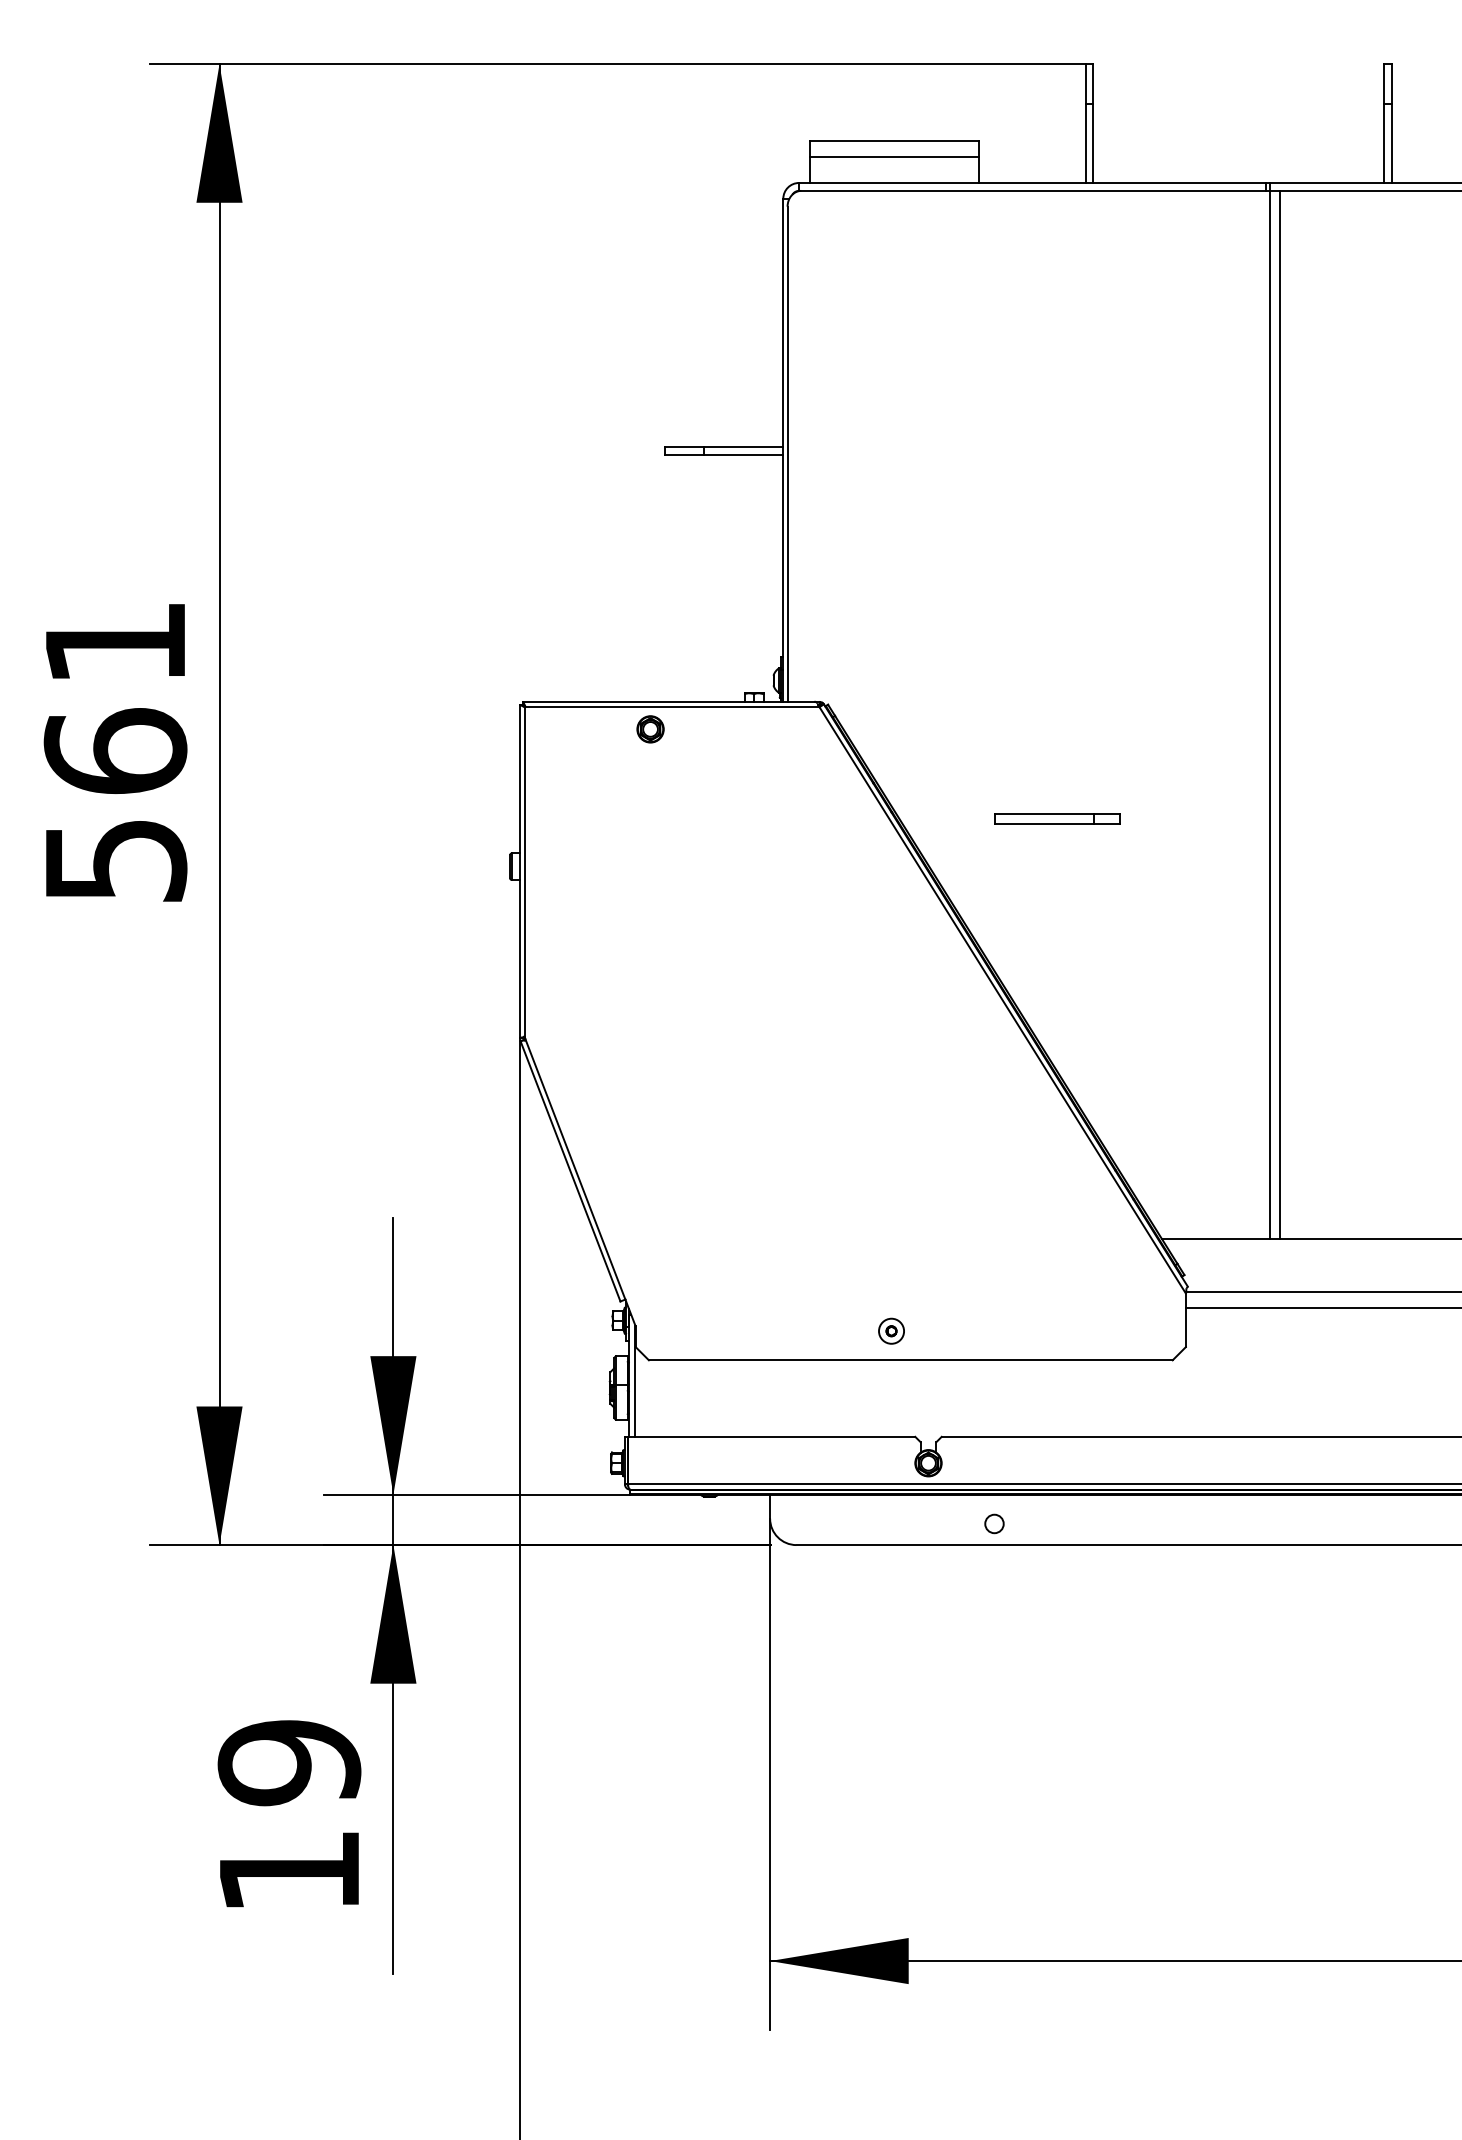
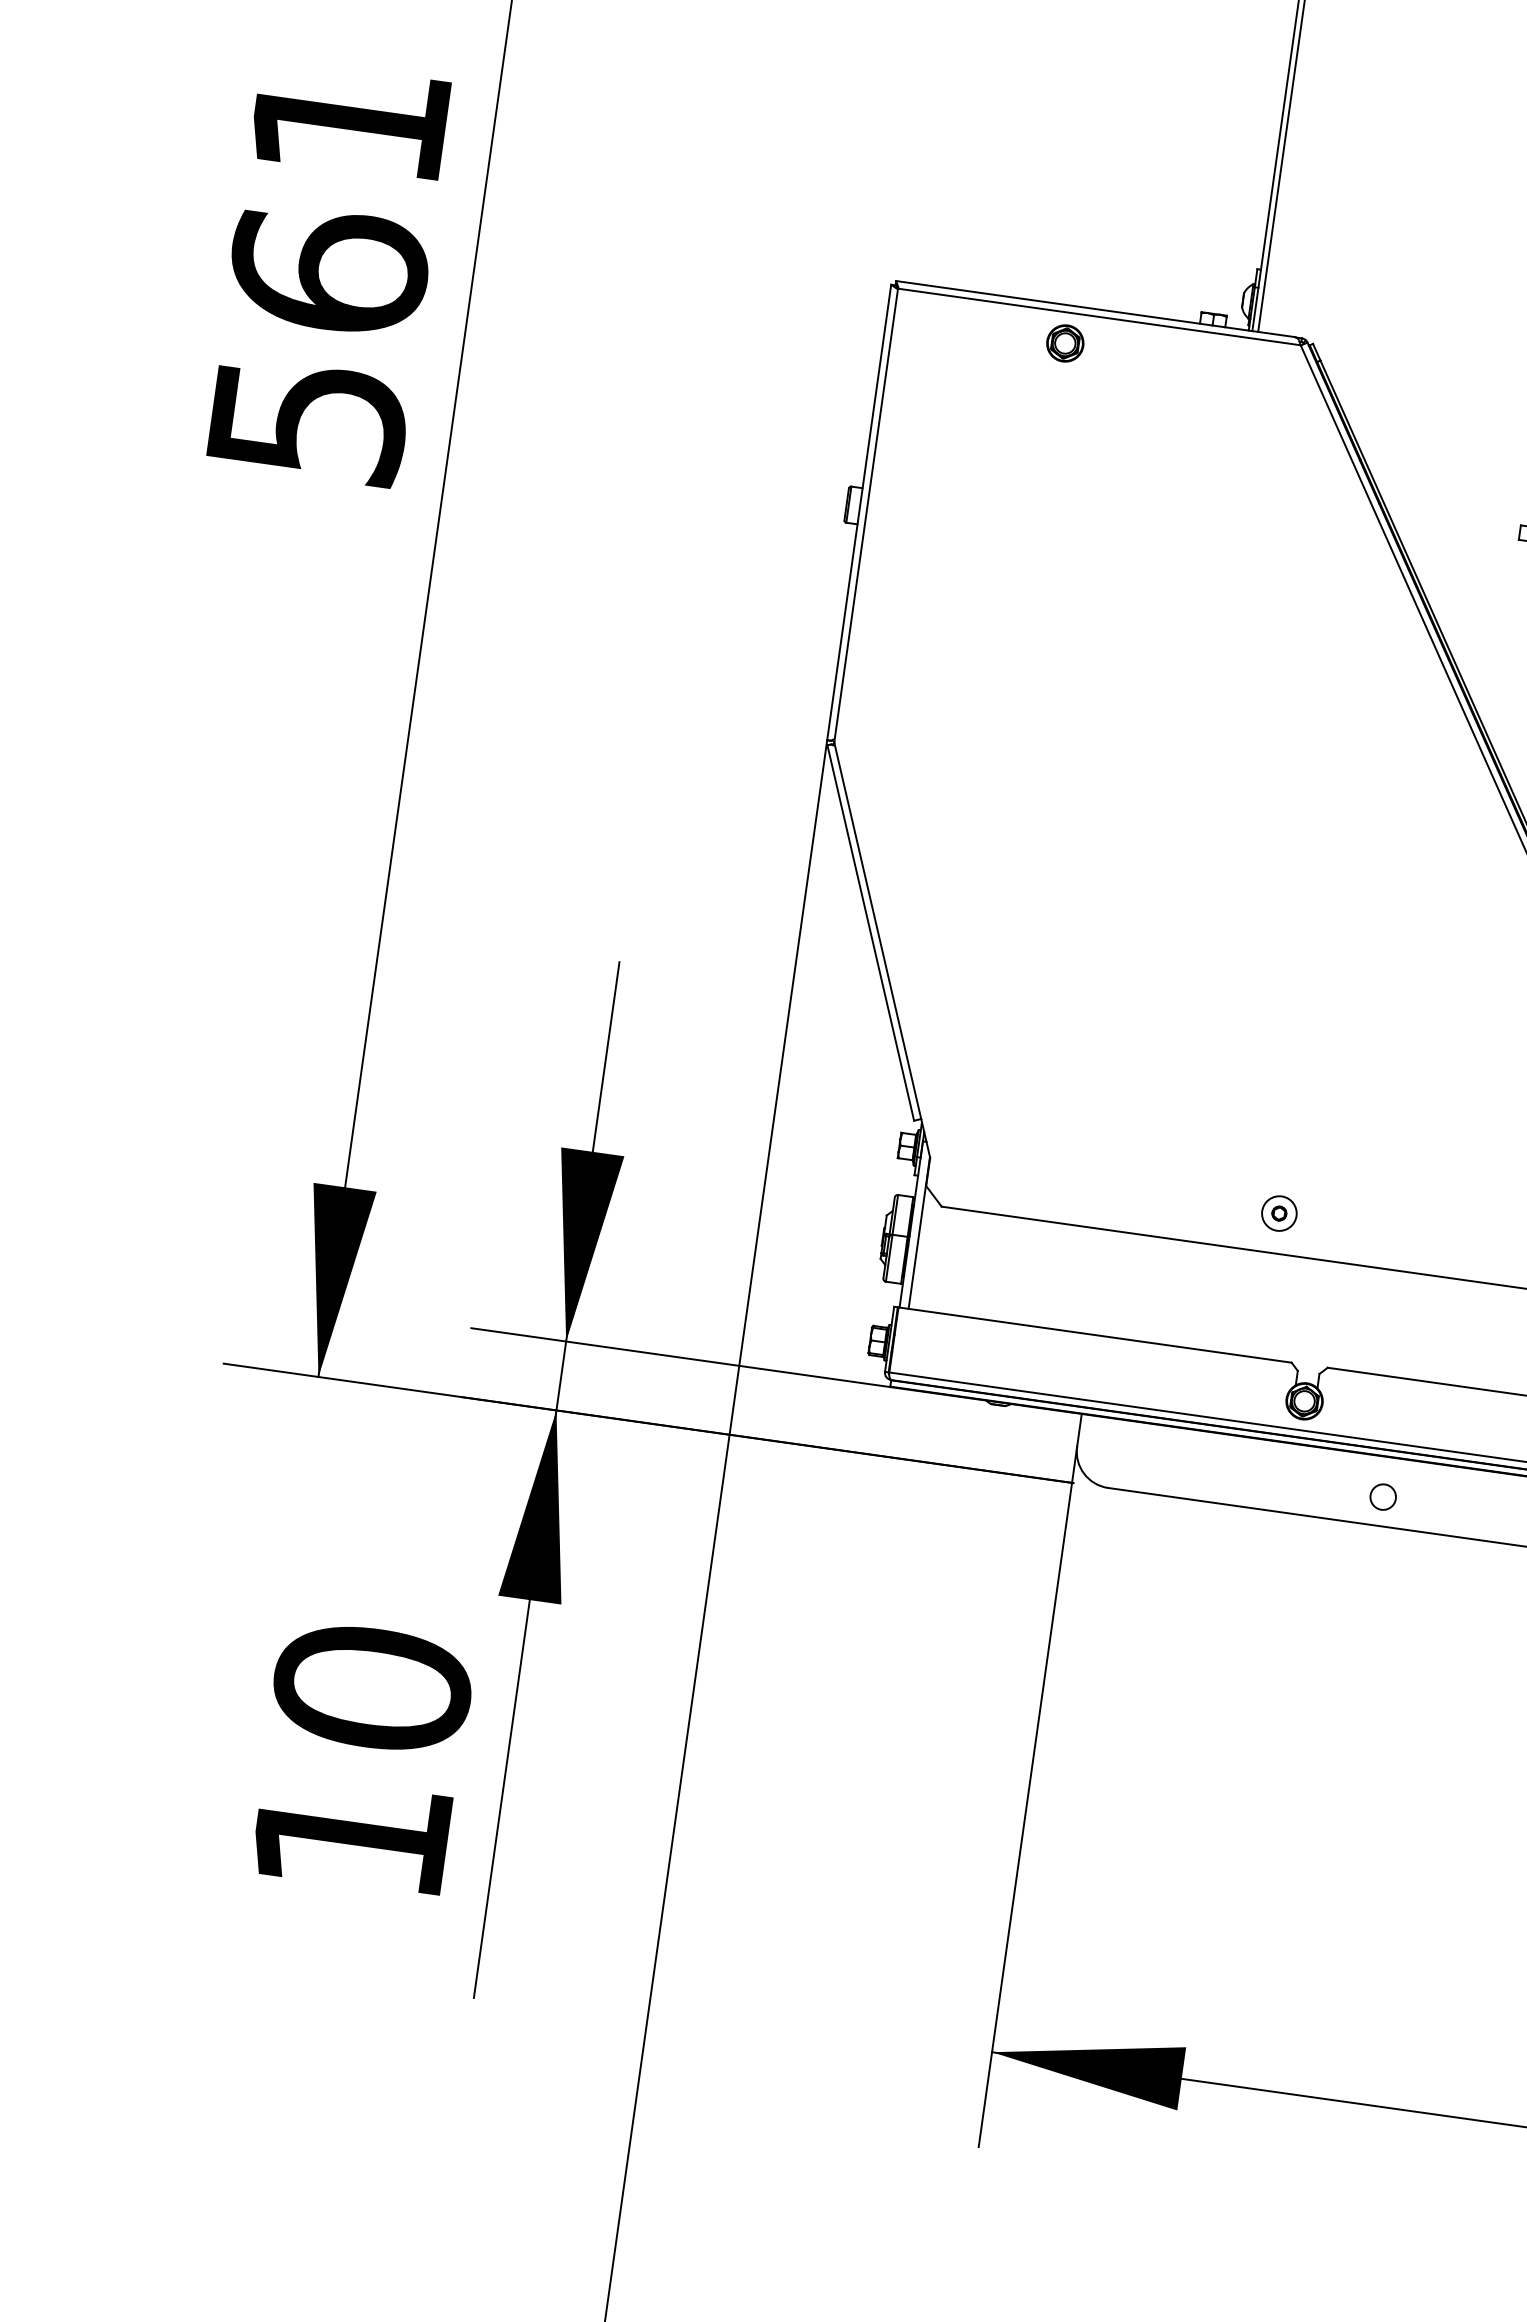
text: (289, 1762) -> (372, 1687), 19 -> 10

